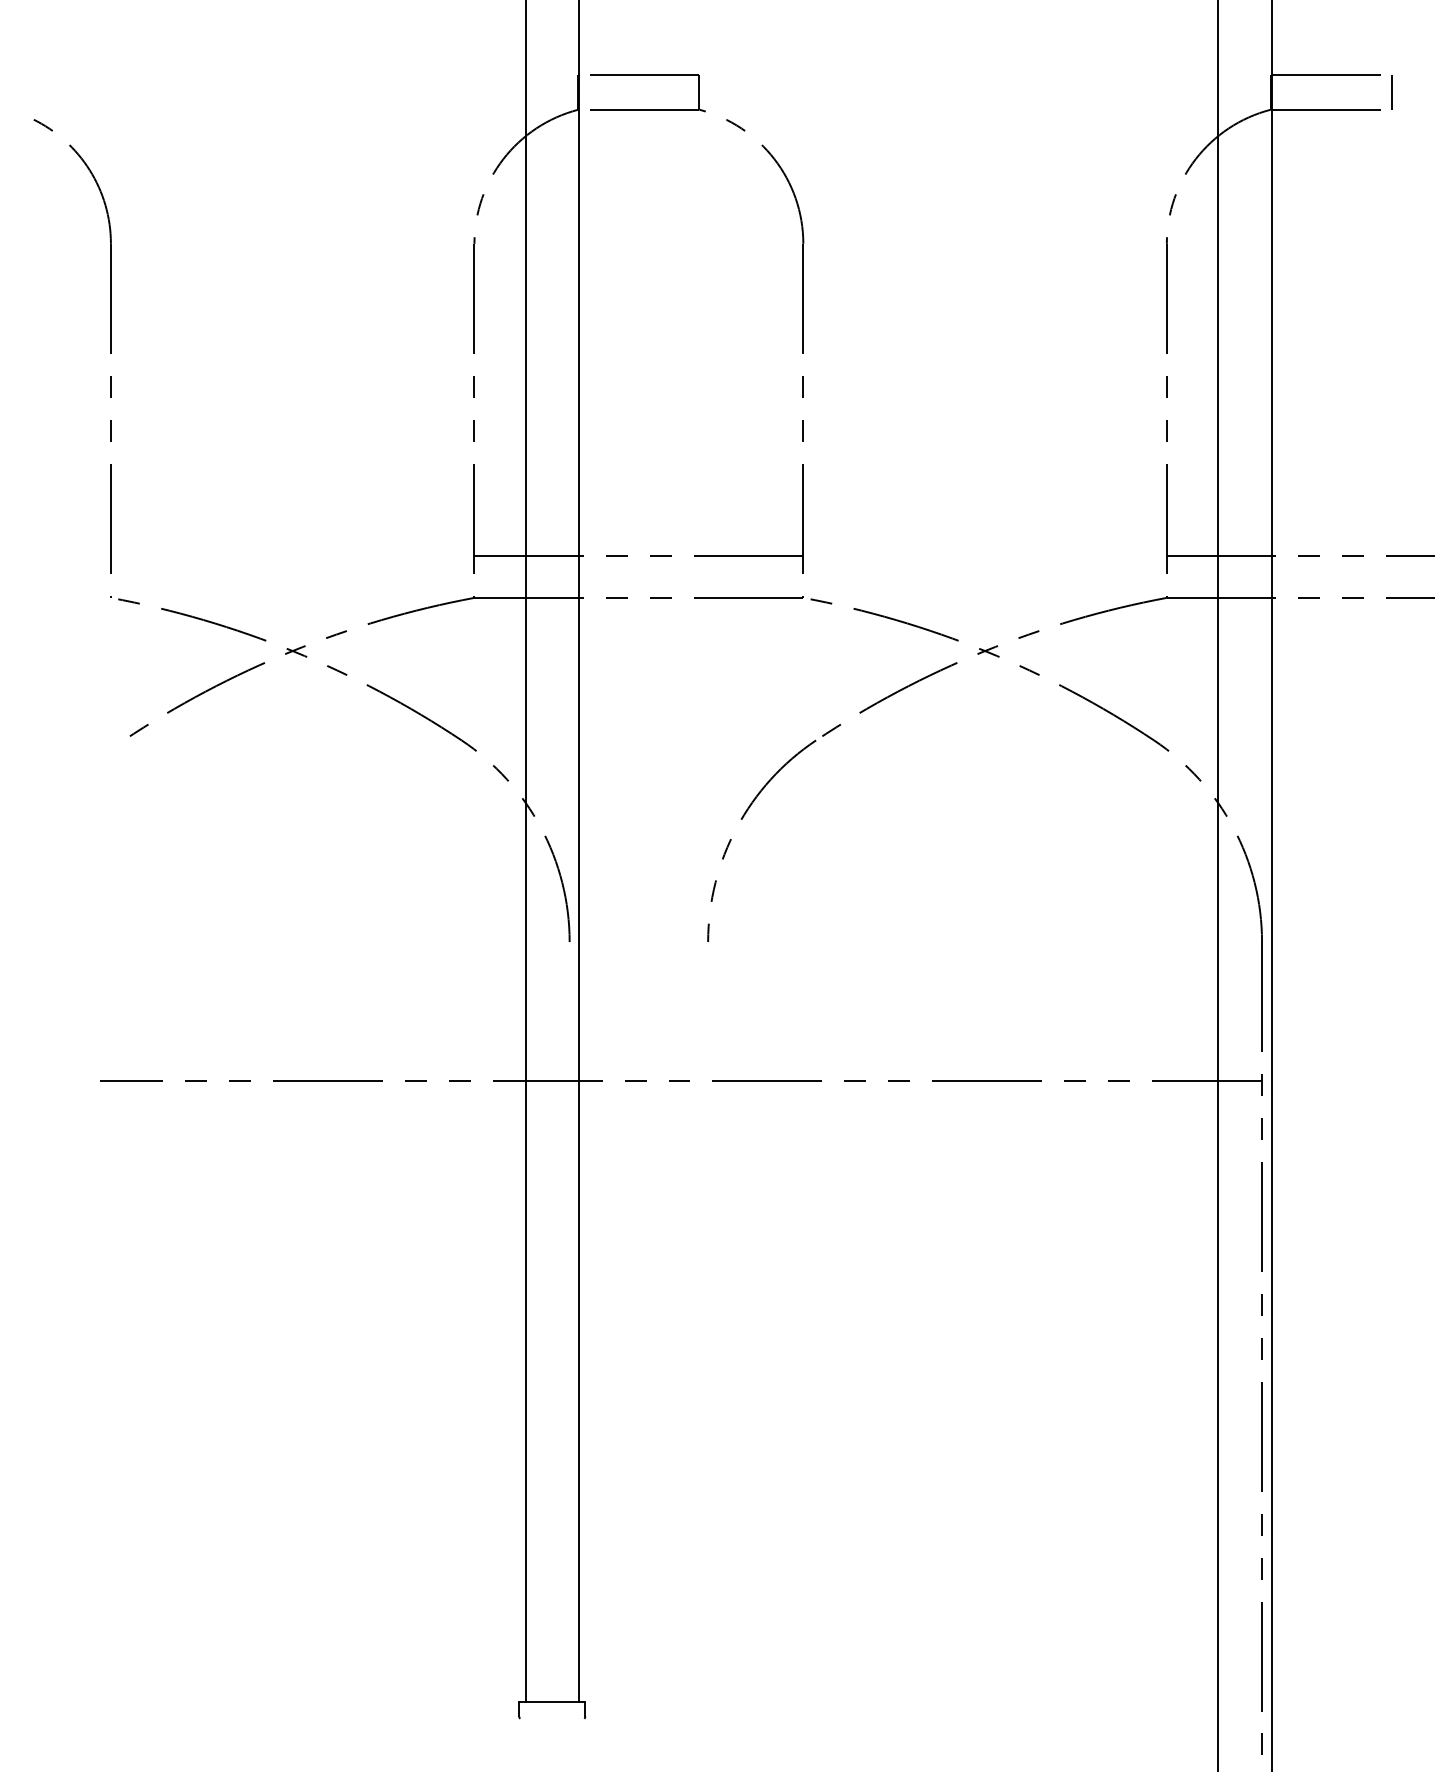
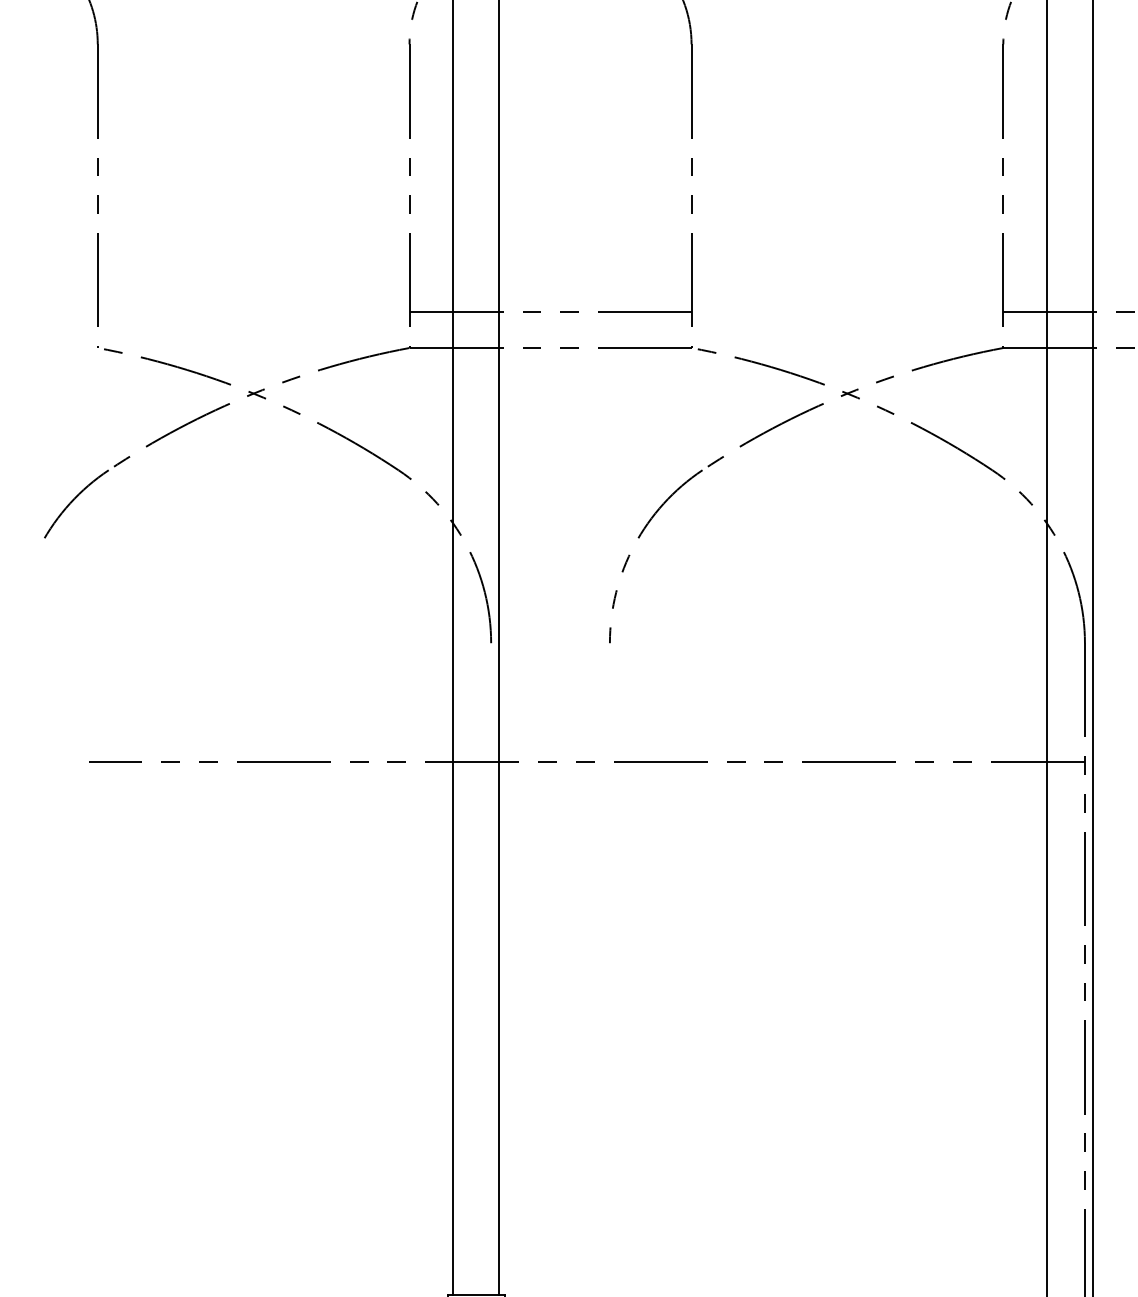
arc: (82, 776) -> (73, 501), added

